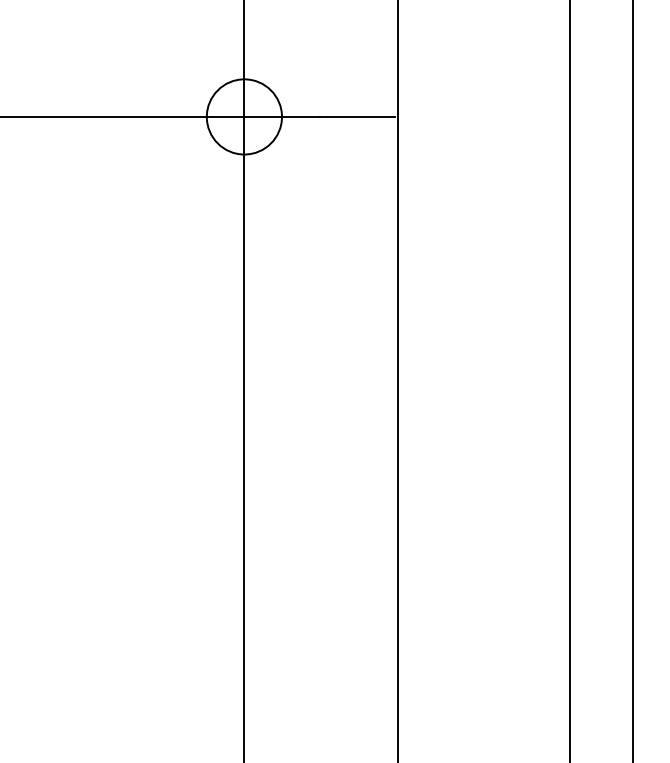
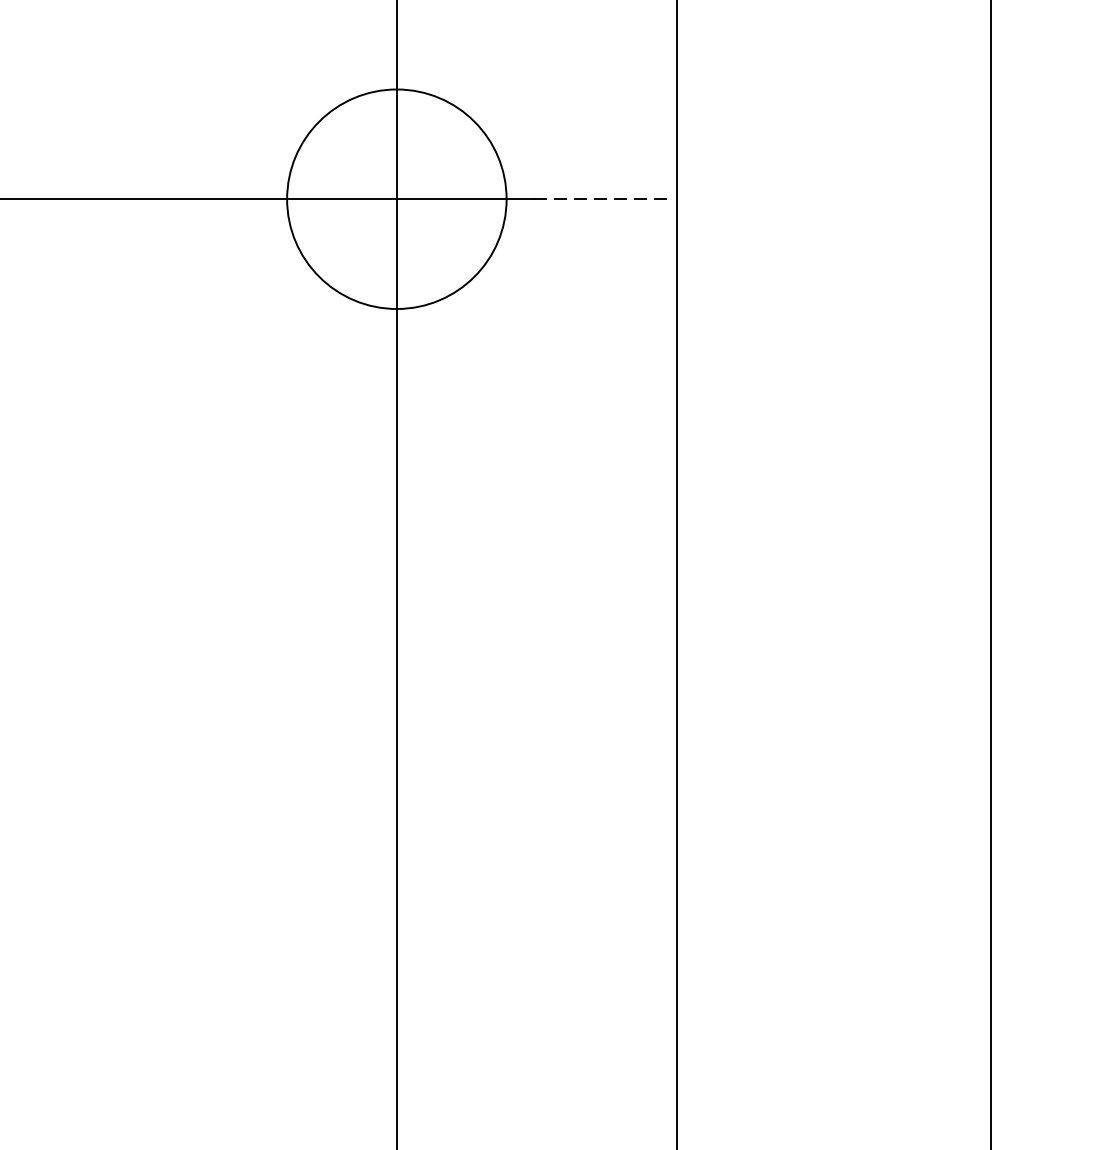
circle: (244, 116) -> (397, 198), size x1.6
line: (357, 116) -> (603, 198), solid -> dashed

